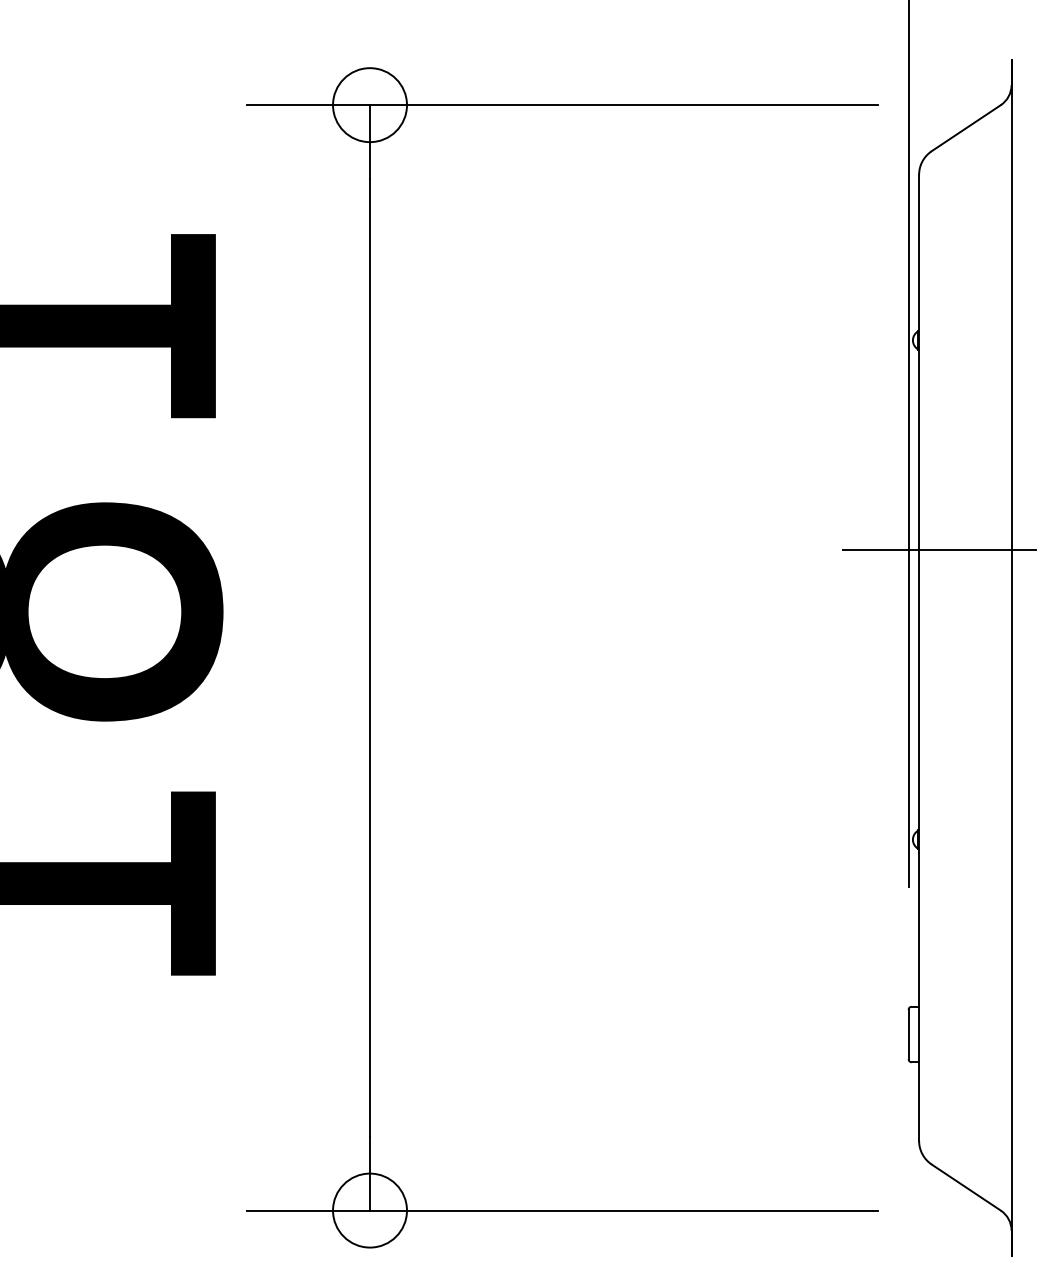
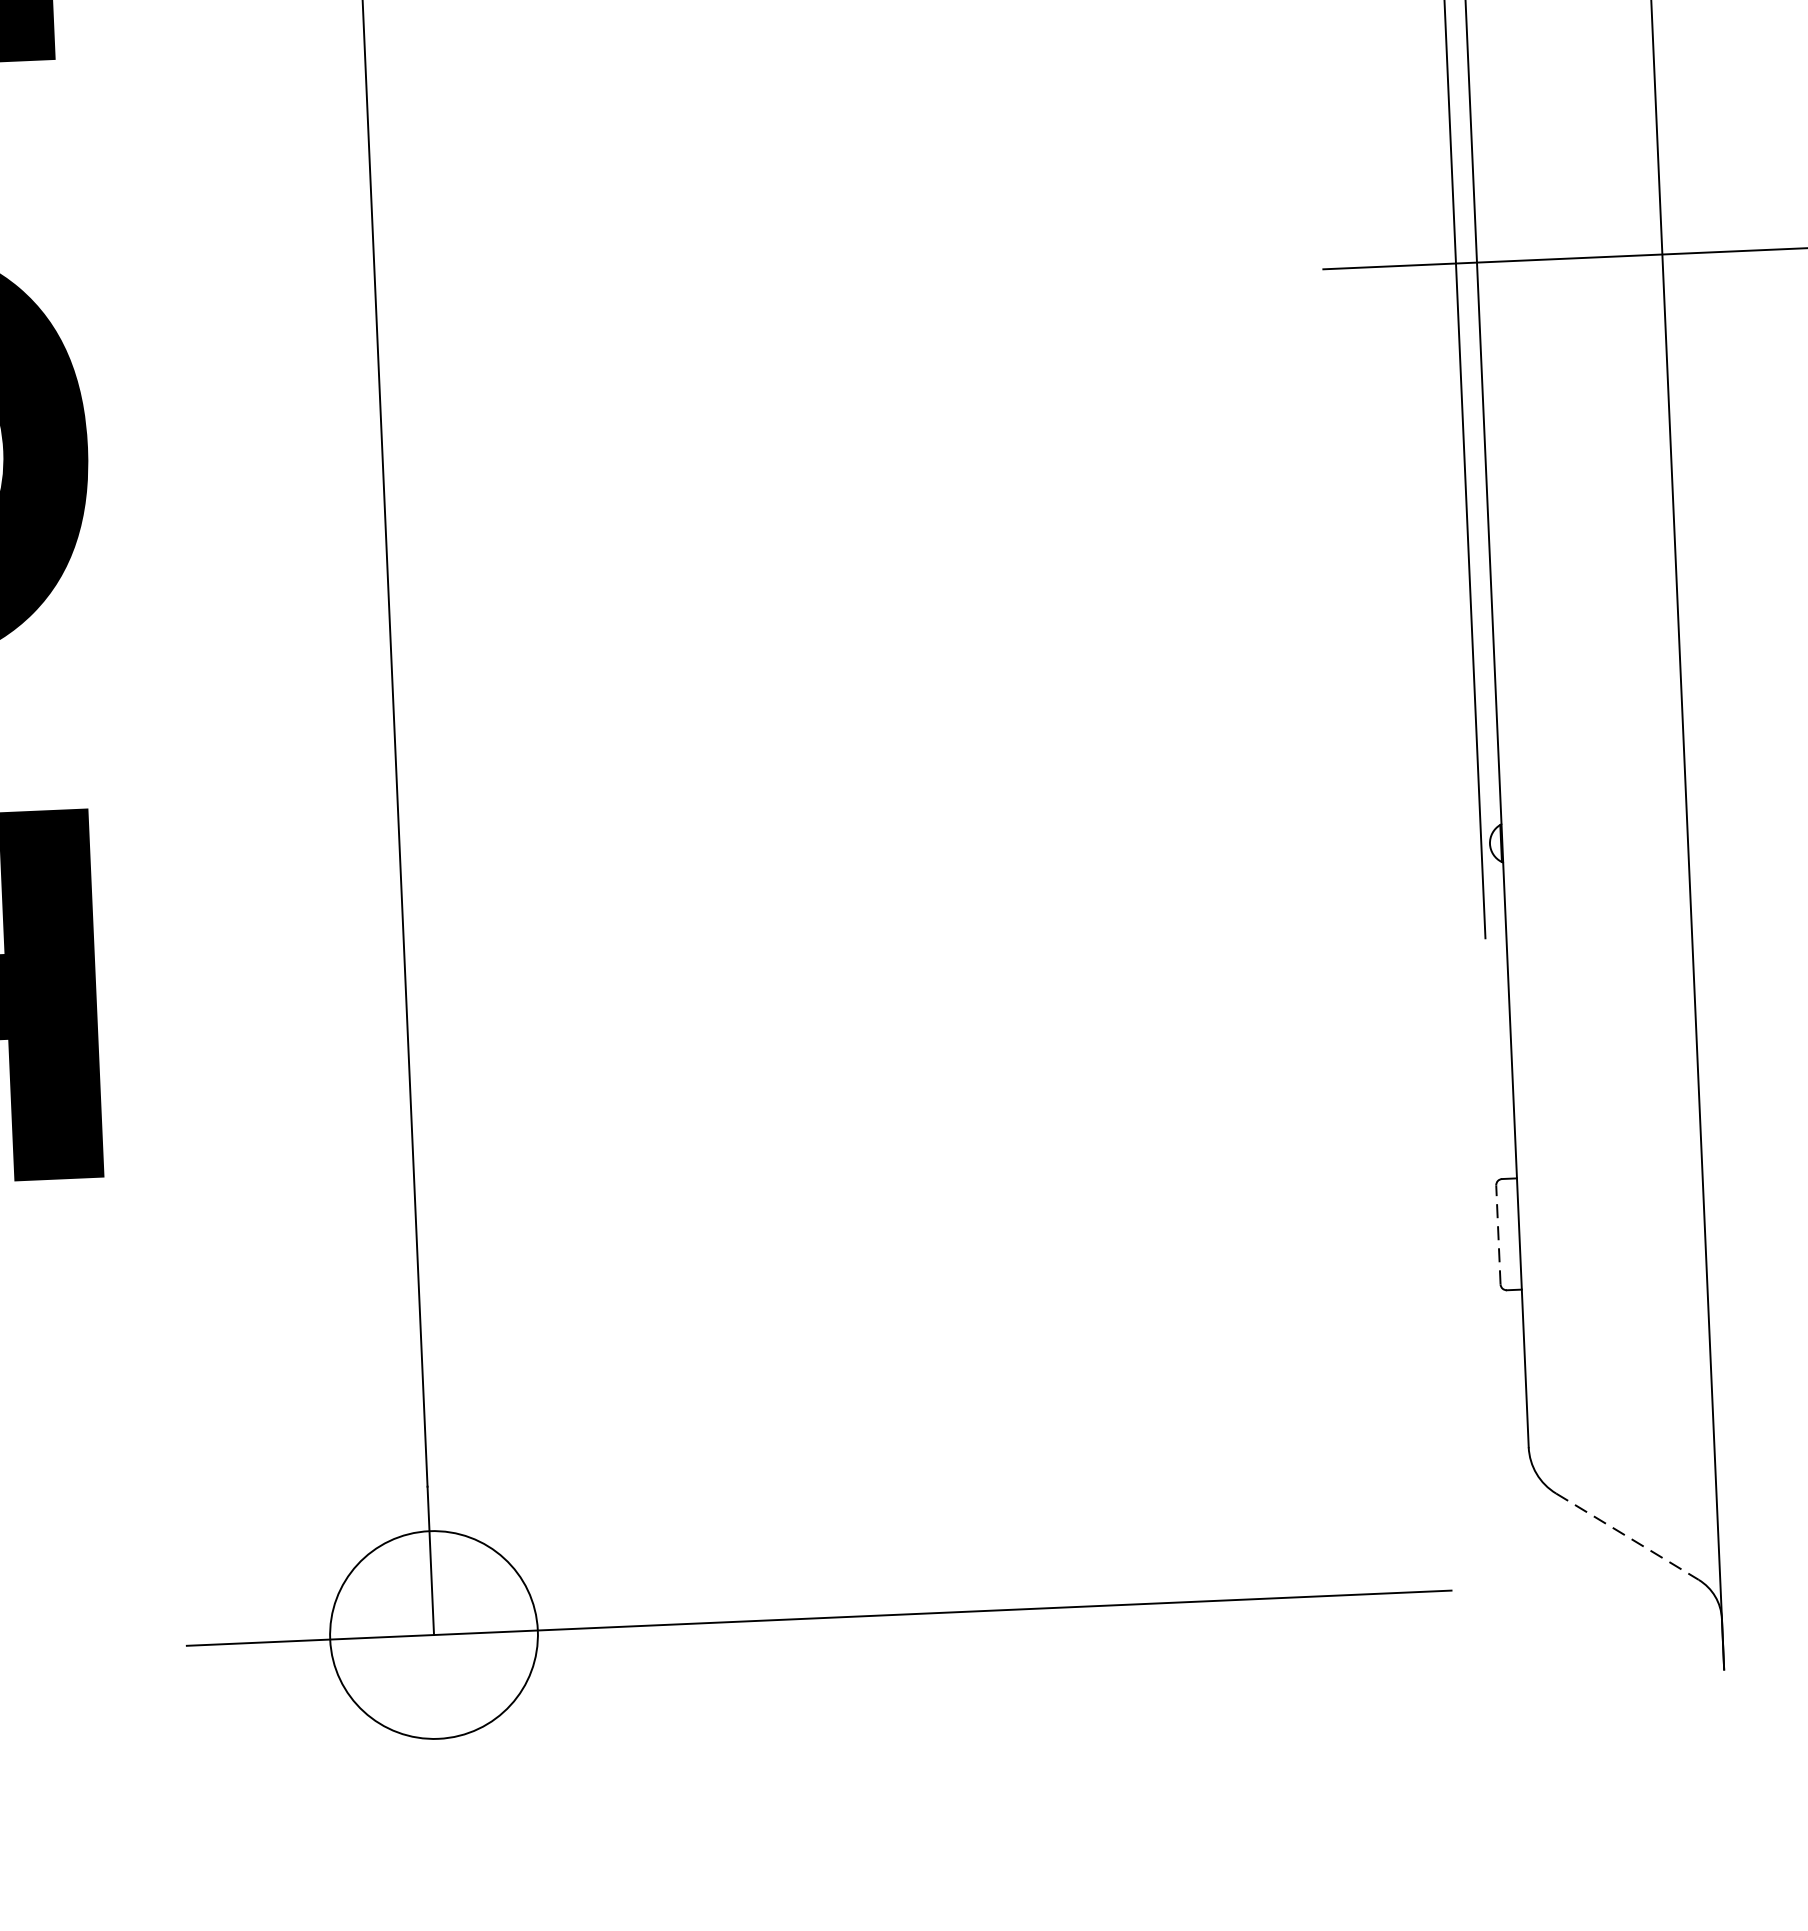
line: (908, 1034) -> (1498, 1234), solid -> dashed
line: (966, 1187) -> (1627, 1536), solid -> dashed
circle: (370, 1210) -> (434, 1634), size x1.4

